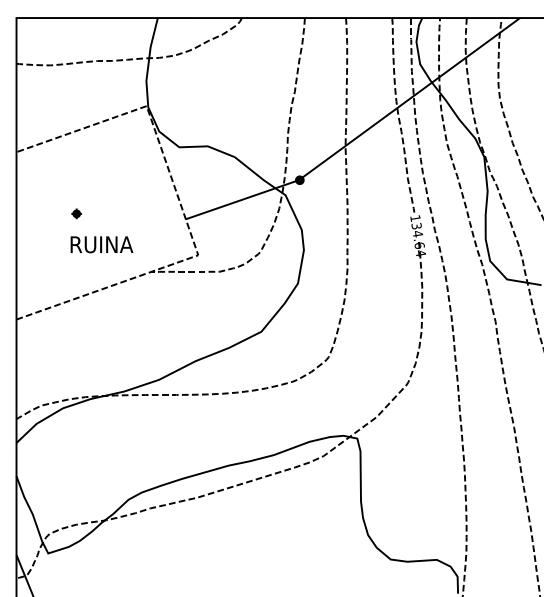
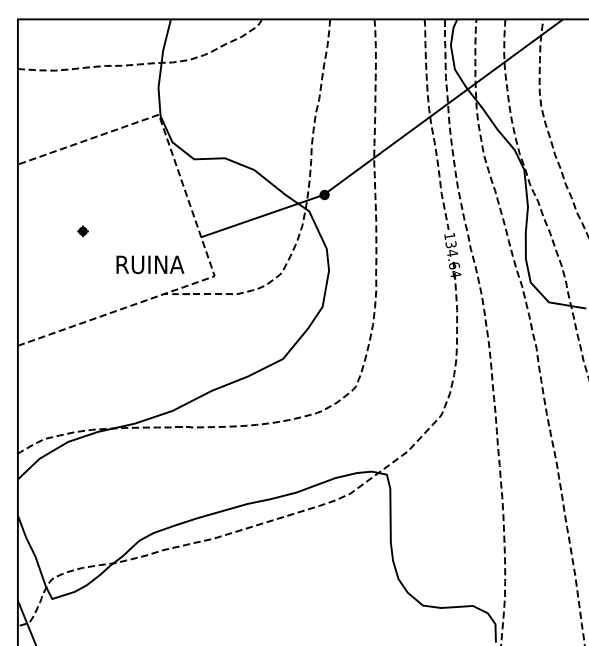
text: (102, 244) -> (150, 264), moved

